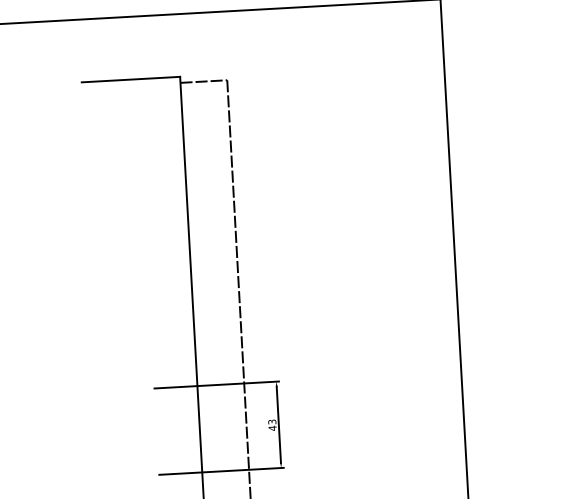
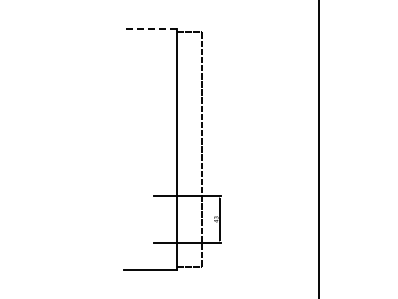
line: (131, 80) -> (150, 29), solid -> dashed

